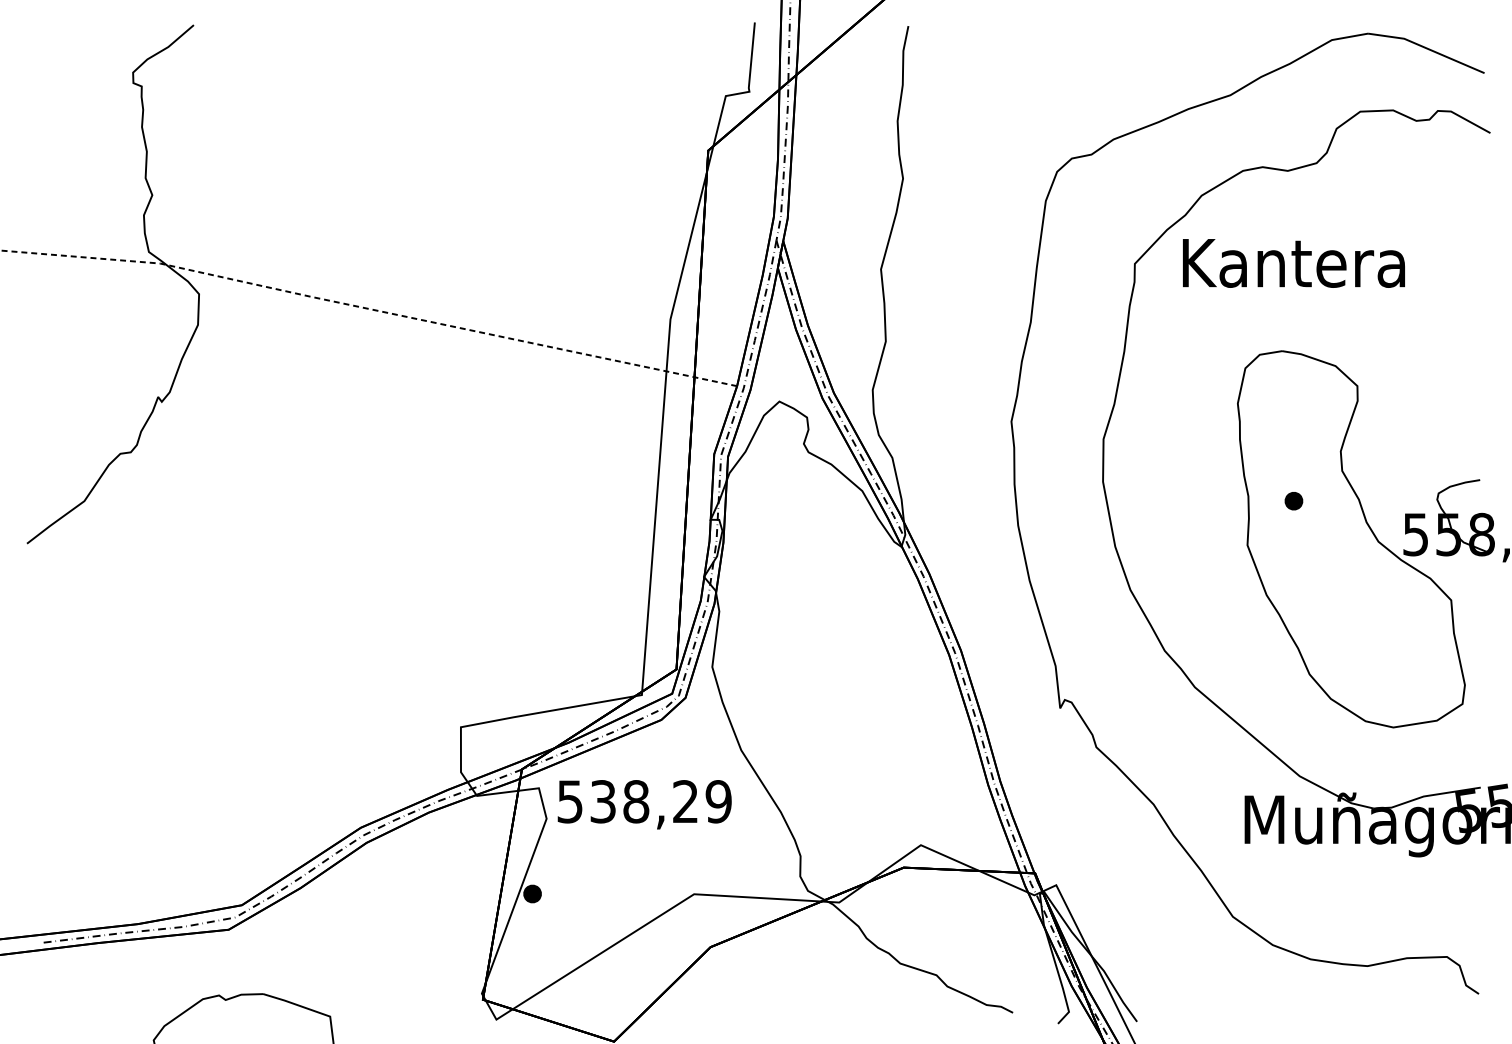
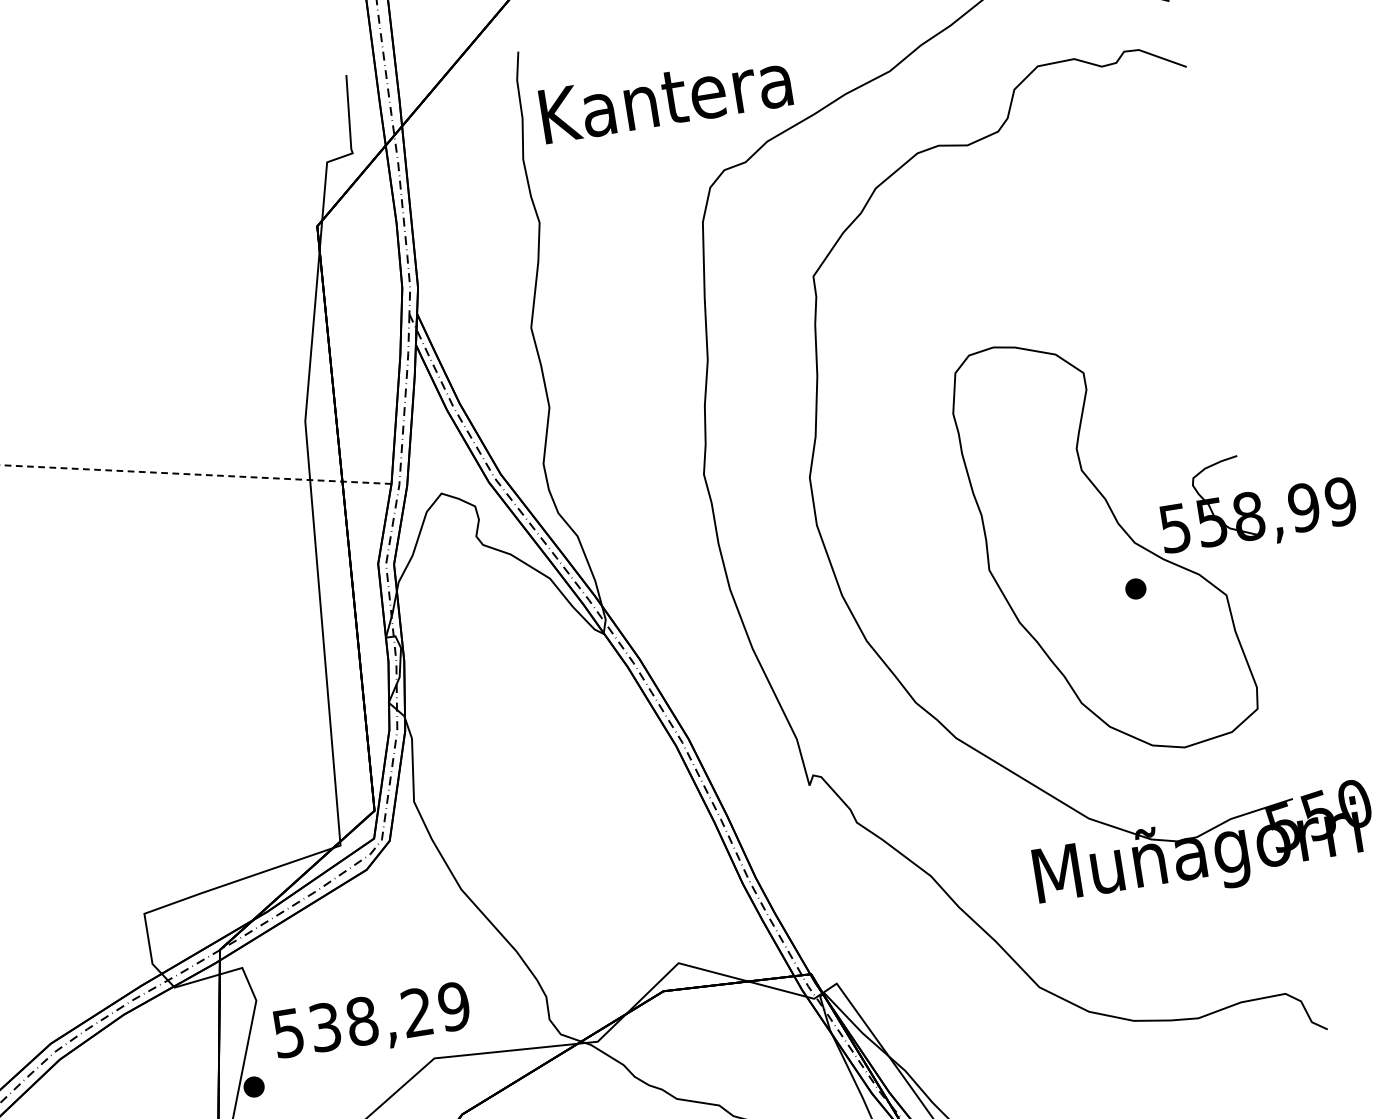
text: (1293, 263) -> (665, 98), moved
part: (1293, 501) -> (1135, 589), moved
text: (644, 804) -> (371, 1022), moved

